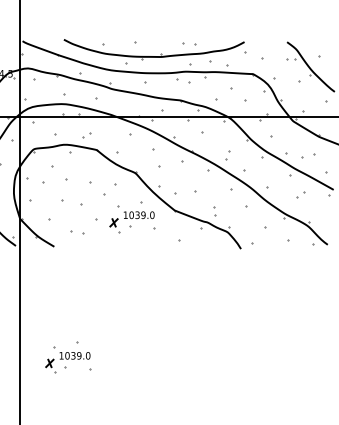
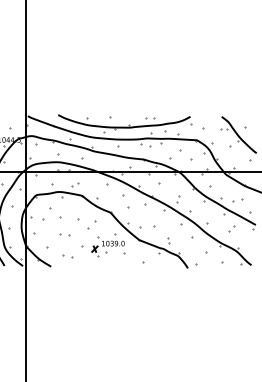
part: (72, 202) -> (64, 234), size x0.62
part: (68, 358) -> (61, 348), removed

